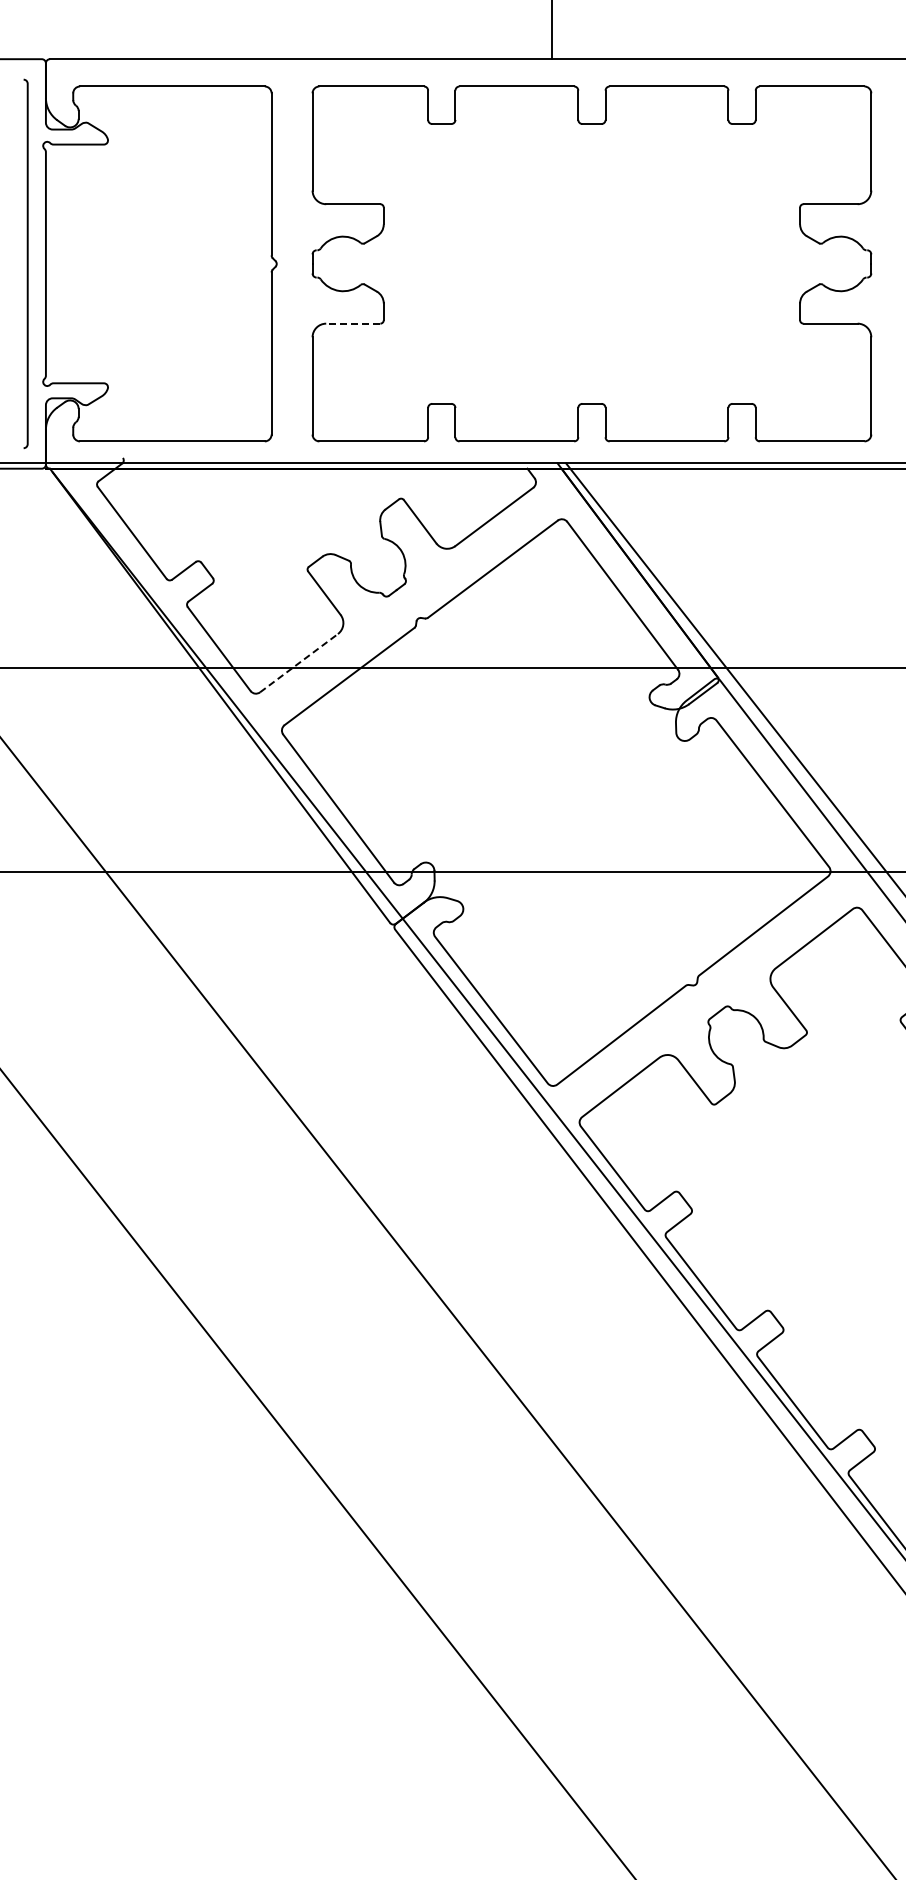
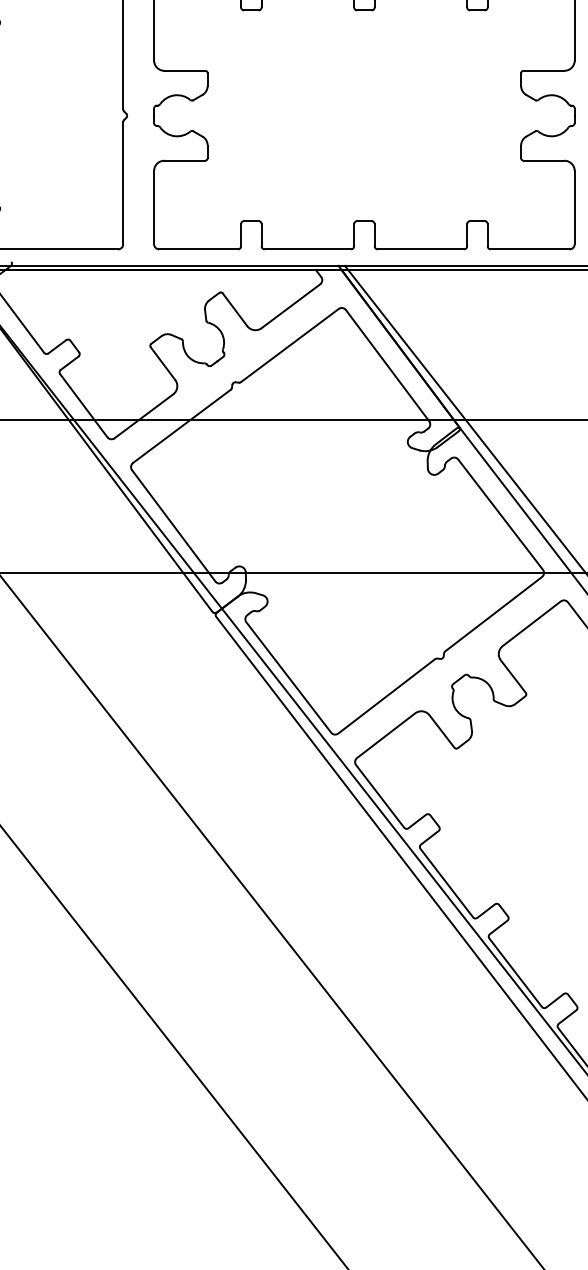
line: (352, 323) -> (184, 160), dashed -> solid
line: (299, 663) -> (144, 416), dashed -> solid

